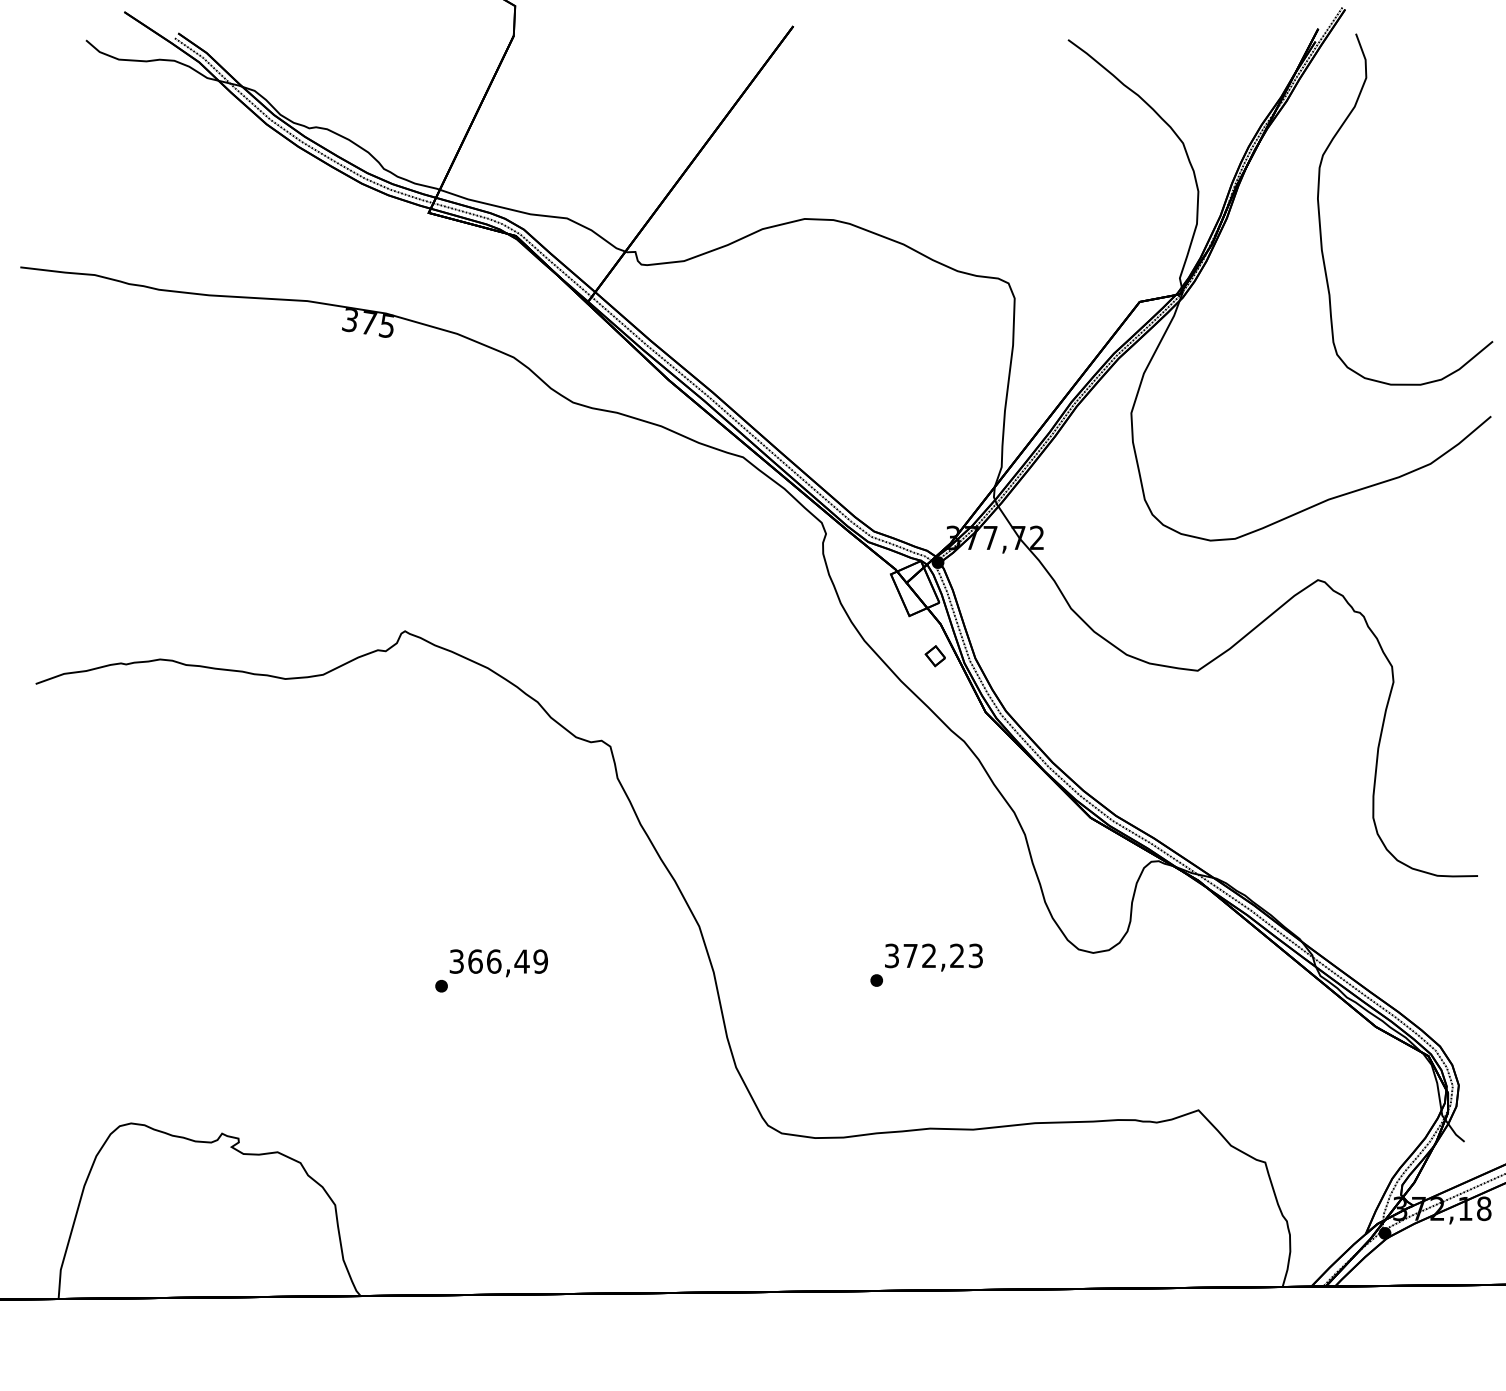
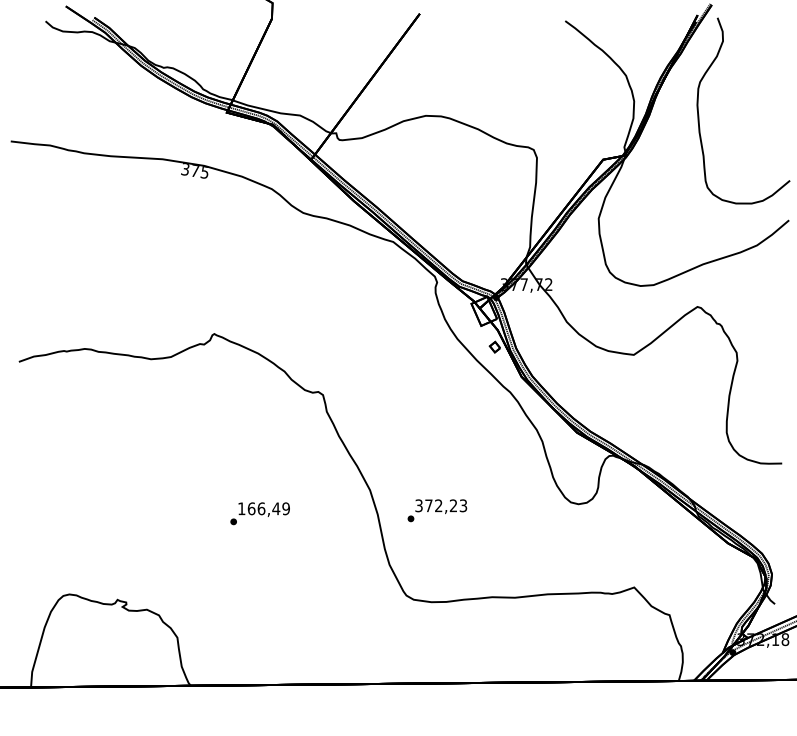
text: (456, 961) -> (241, 508), 366,49 -> 166,49
text: (926, 964) -> (437, 510), moved

